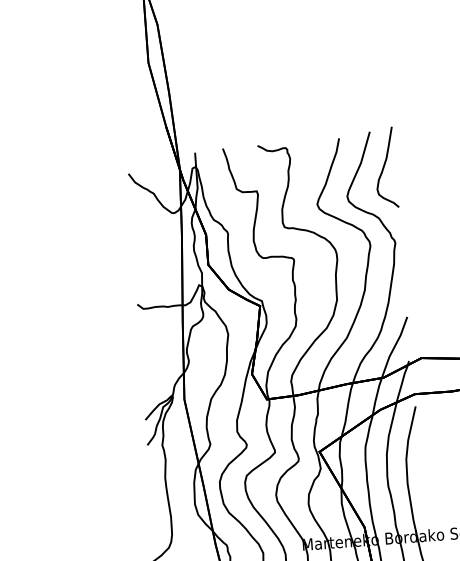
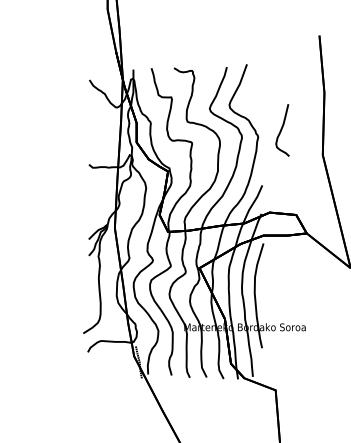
curve: (385, 166) -> (282, 129), moved

